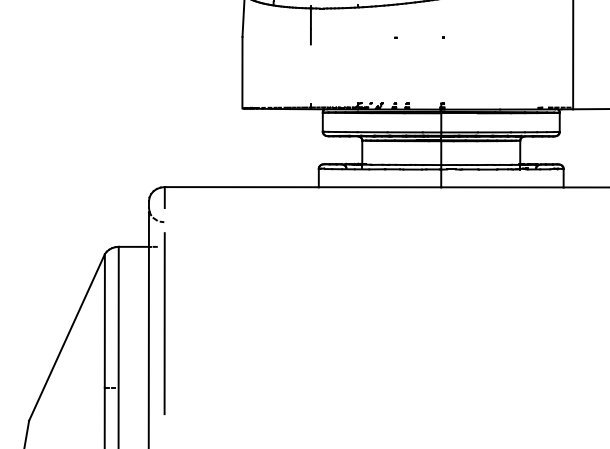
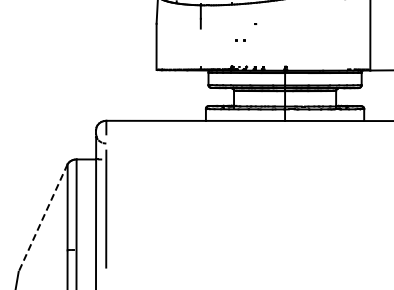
part: (437, 38) -> (240, 40), moved
line: (65, 338) -> (42, 218), solid -> dashed

